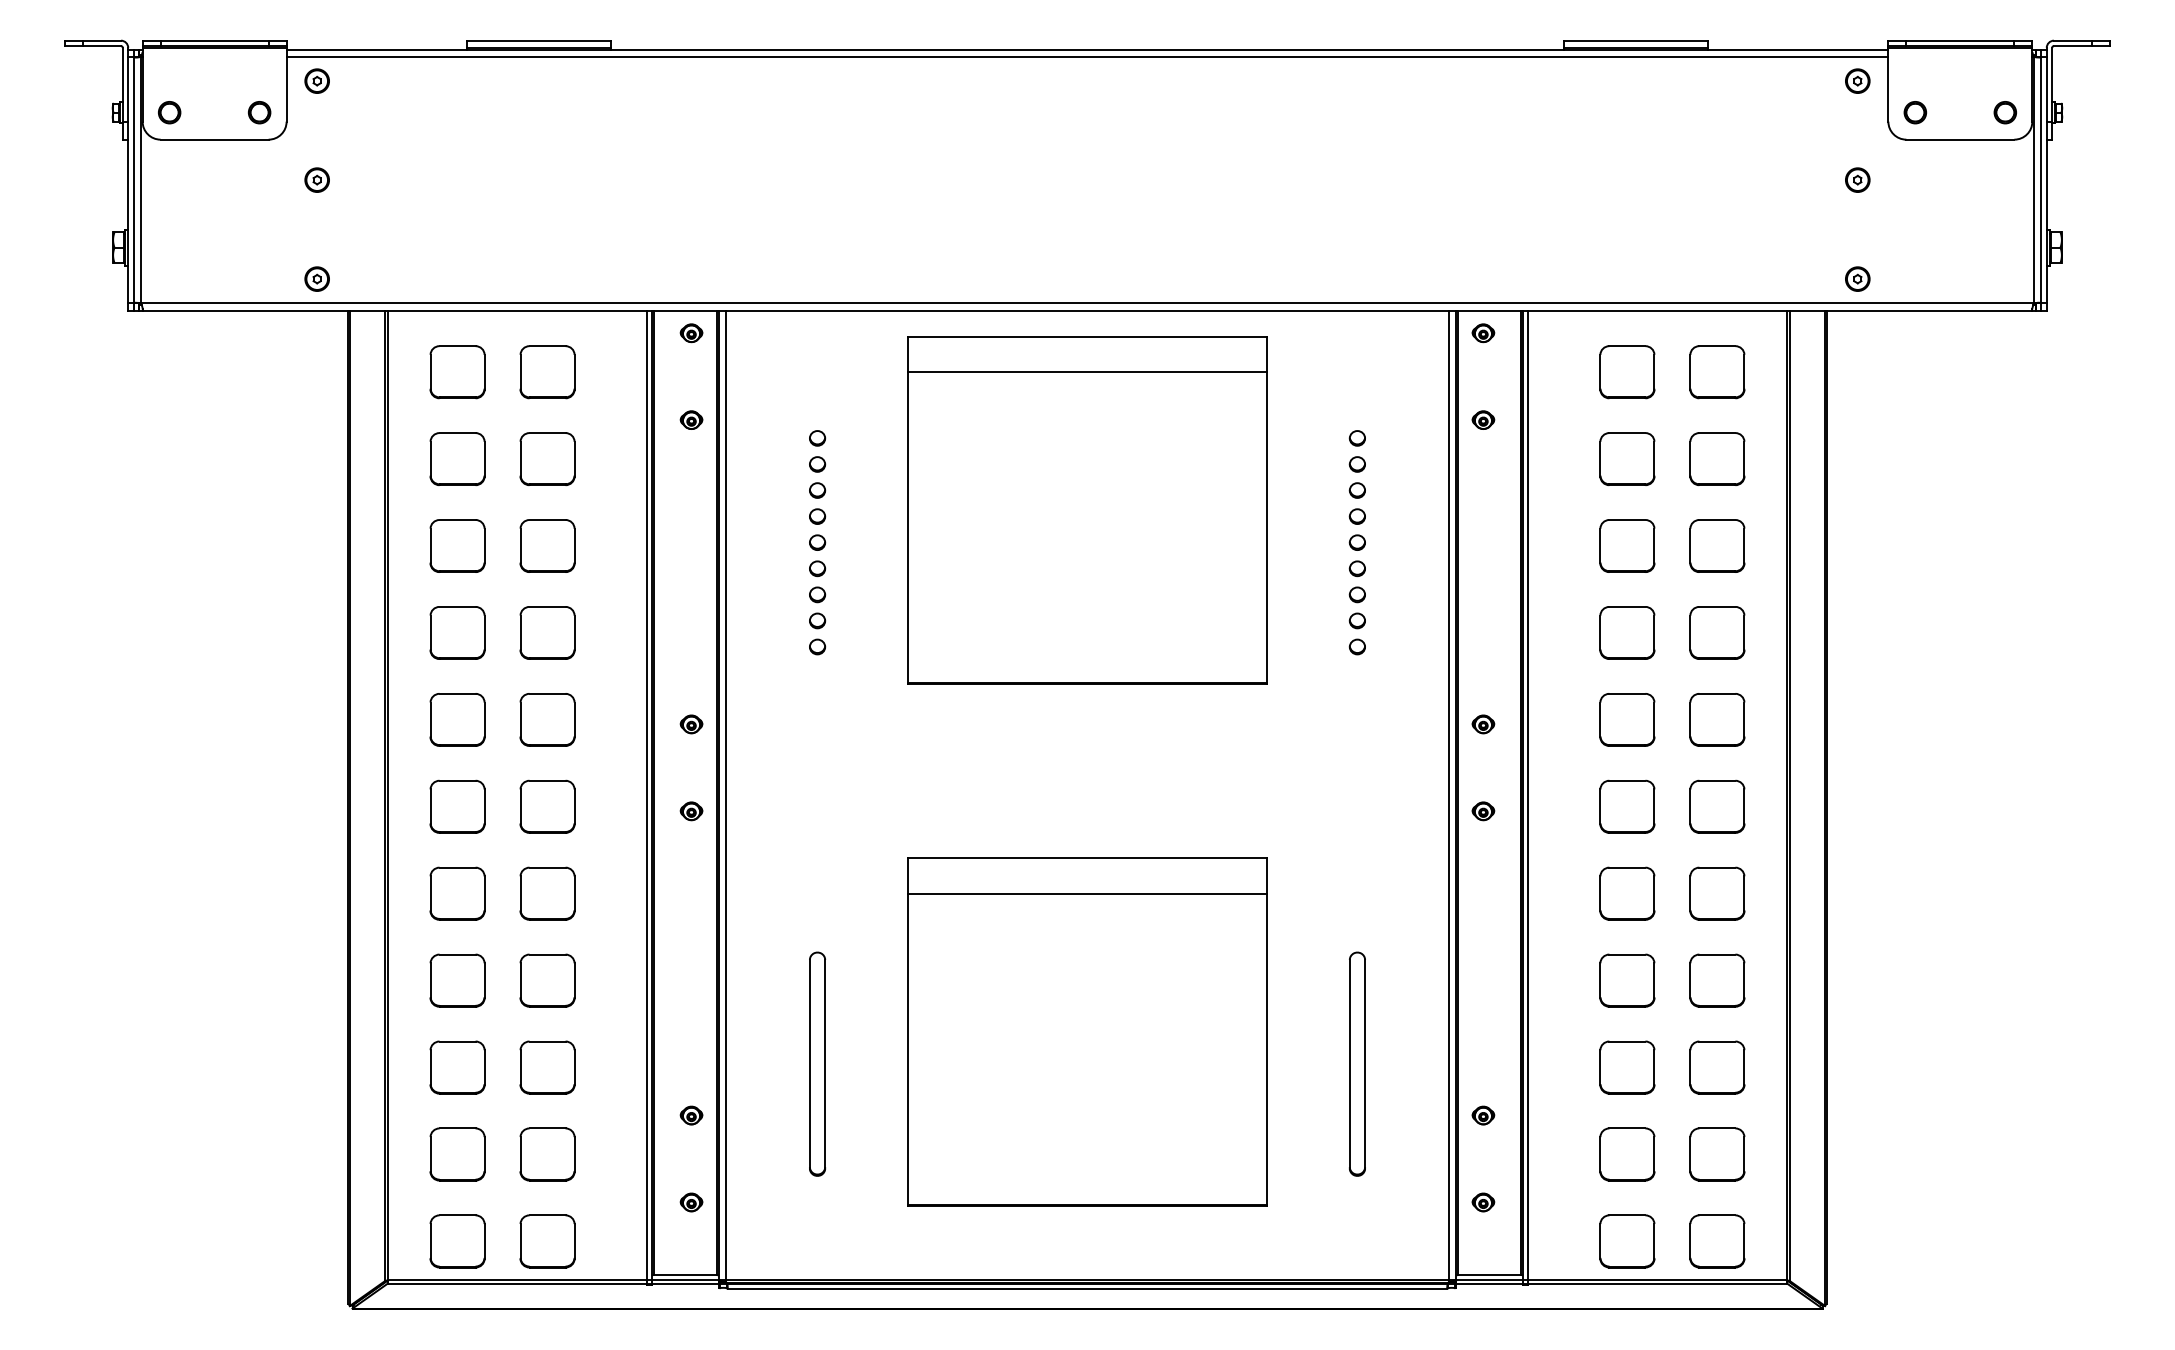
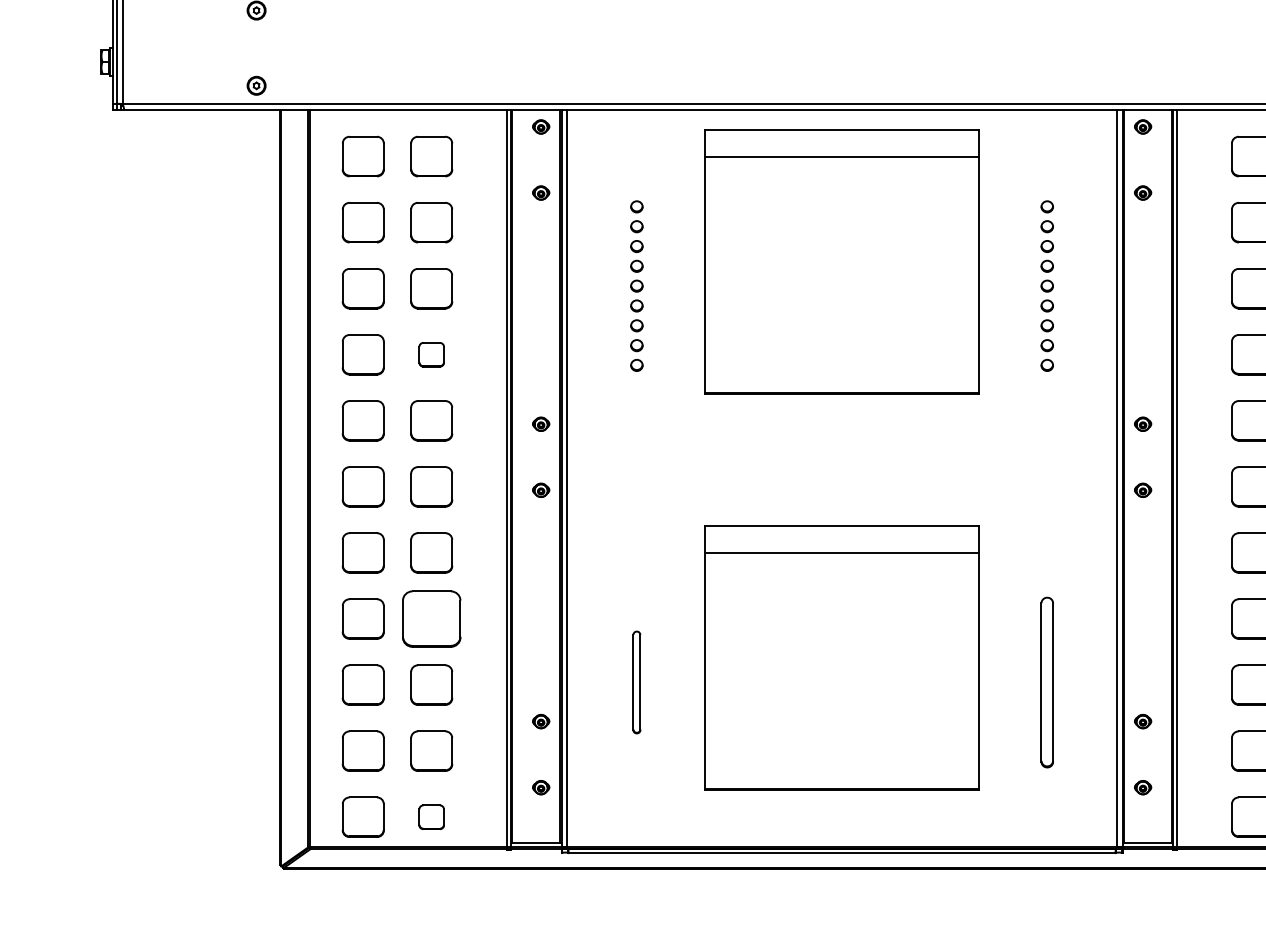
part: (547, 632) -> (431, 354), size x0.6
part: (547, 980) -> (431, 618), size x1.4
part: (817, 1063) -> (636, 682), size x0.6
part: (547, 1241) -> (431, 817), size x0.6

